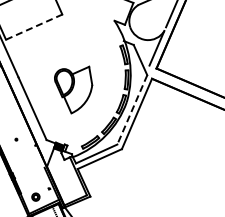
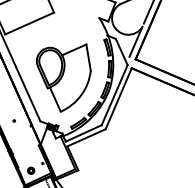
line: (34, 27) -> (29, 23), dashed -> solid
part: (73, 89) -> (63, 77), size x1.67
line: (132, 109) -> (114, 94), dashed -> solid

